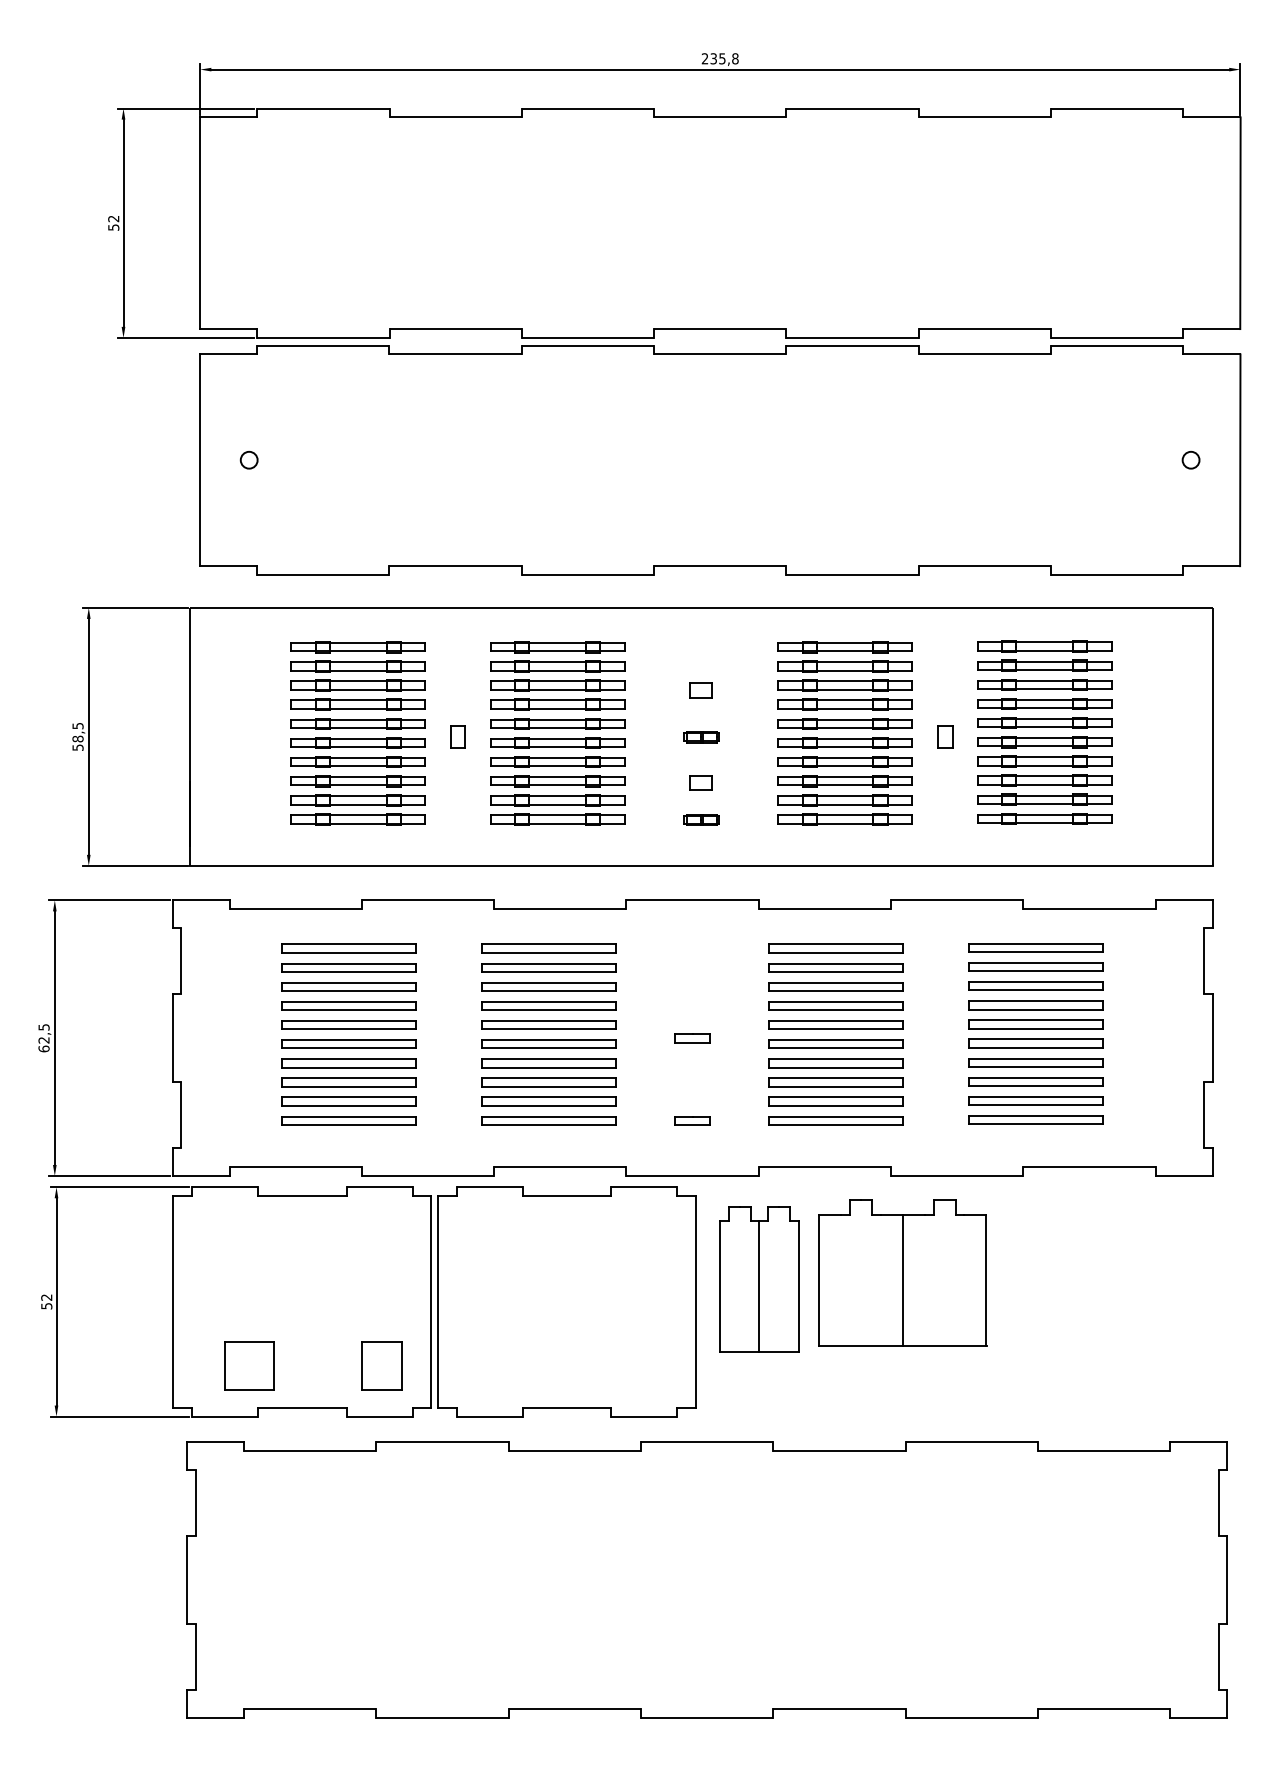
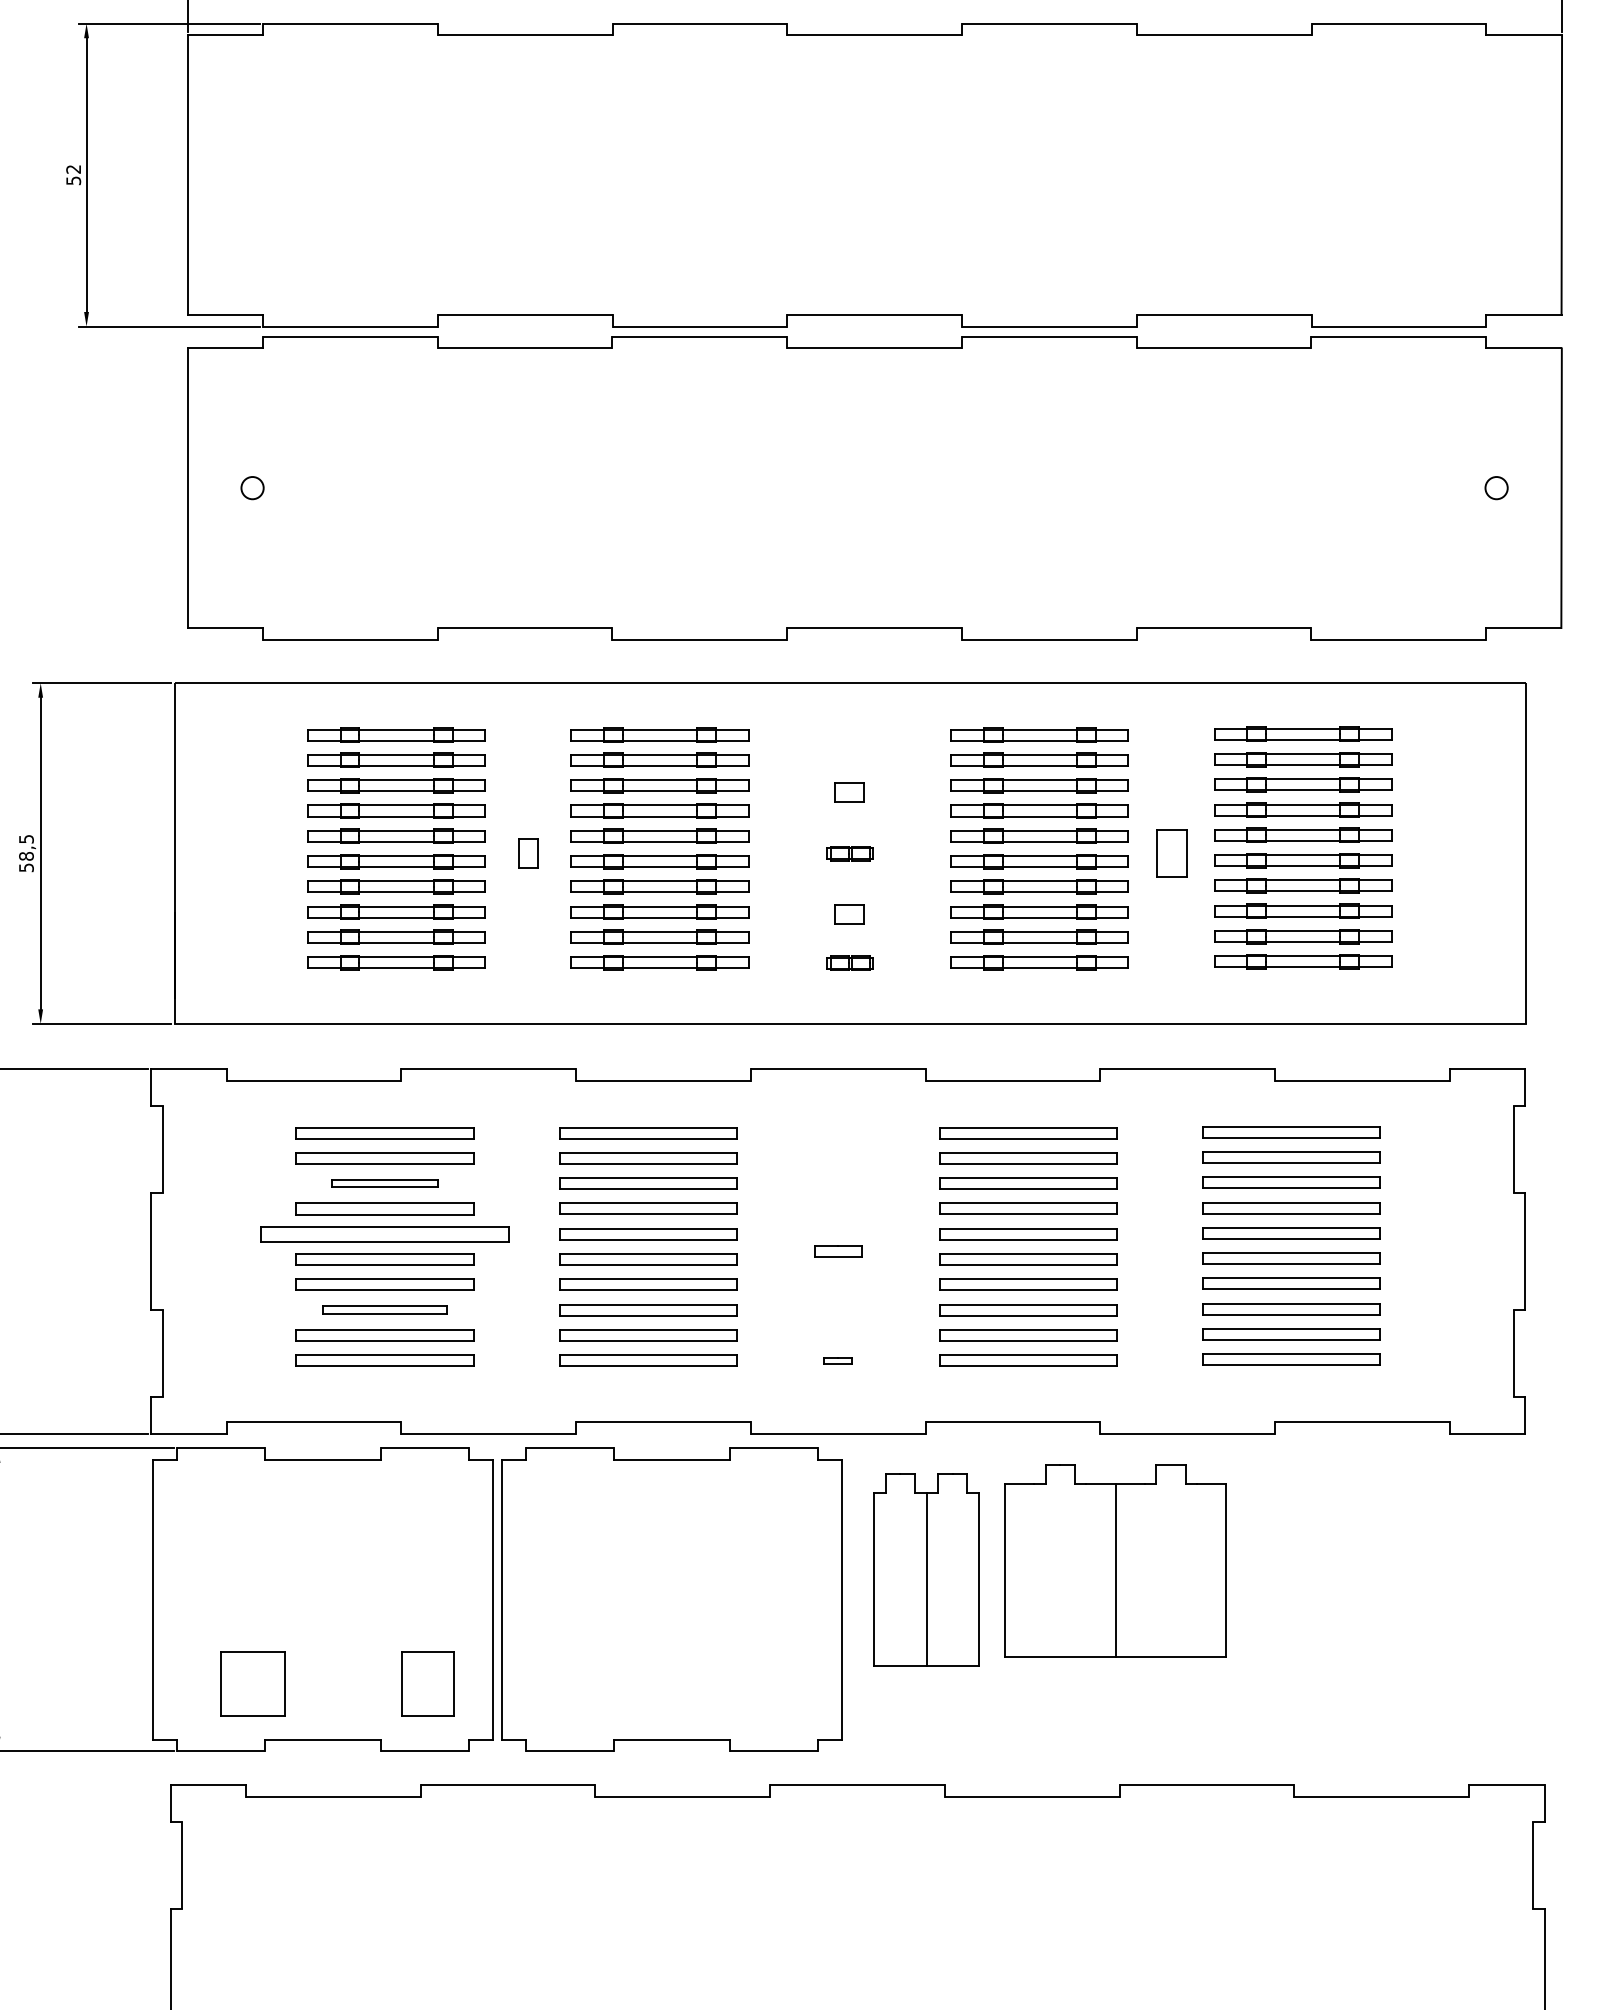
part: (945, 736) -> (1172, 853), size x1.6
part: (348, 986) -> (383, 1183), size x0.6
part: (348, 1024) -> (383, 1233), size x1.4
part: (348, 1082) -> (383, 1310), size x0.7
part: (692, 1120) -> (838, 1360), size x0.6

